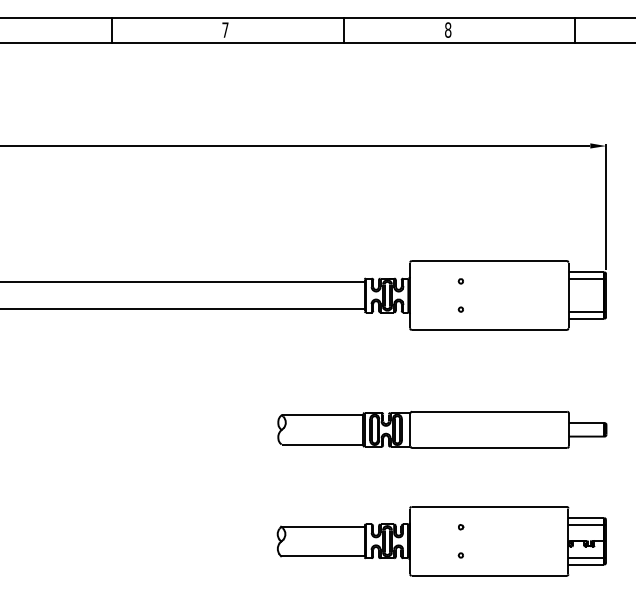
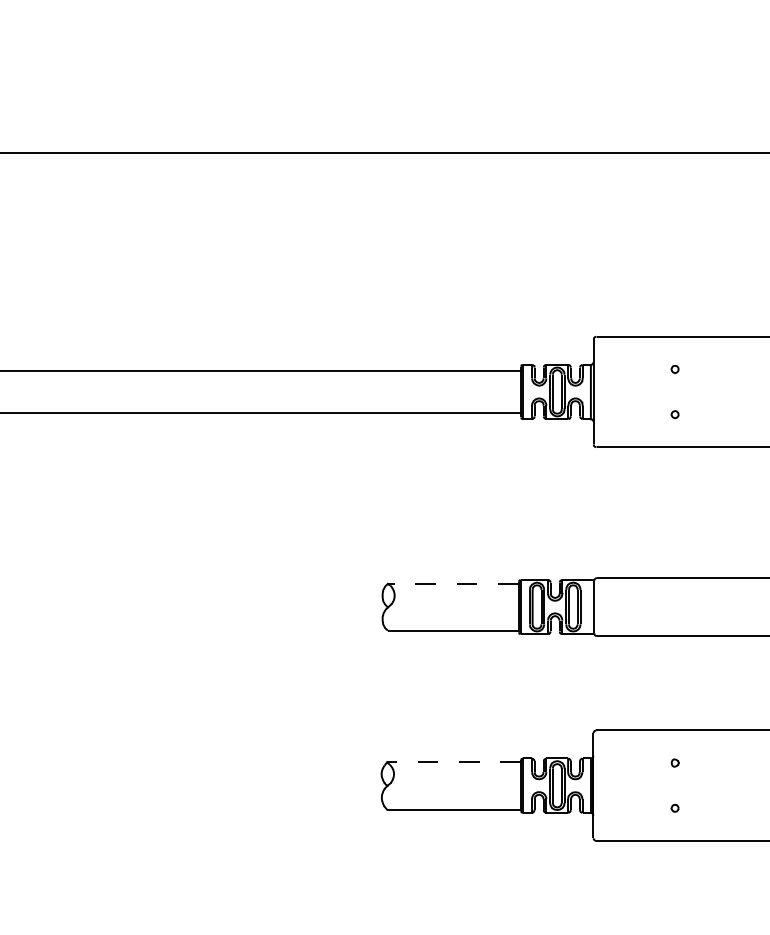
line: (321, 415) -> (451, 584), solid -> dashed
line: (321, 526) -> (451, 761), solid -> dashed

